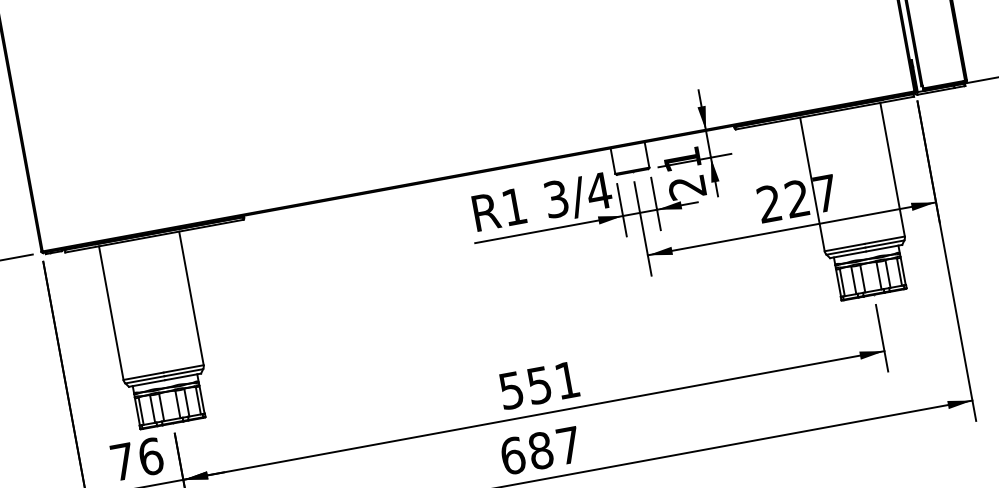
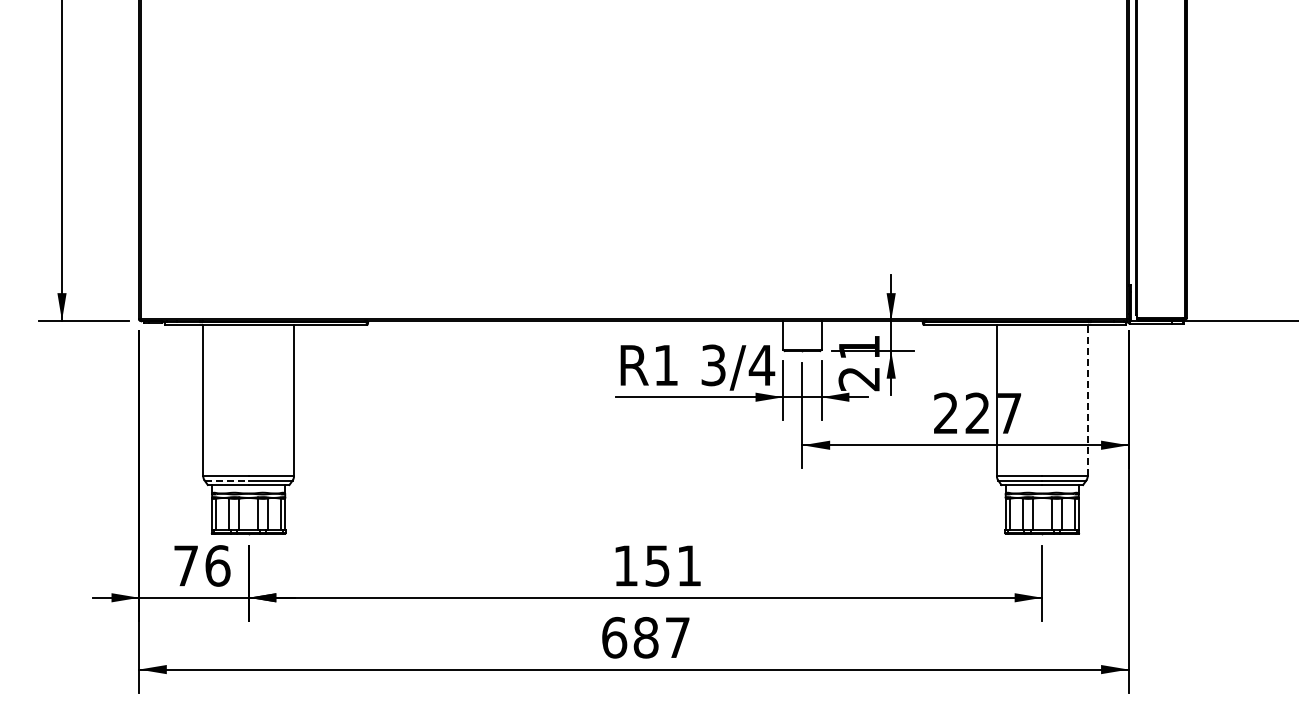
line: (892, 169) -> (1087, 400), solid -> dashed
line: (145, 379) -> (227, 480), solid -> dashed
text: (511, 390) -> (625, 565), 551 -> 151

